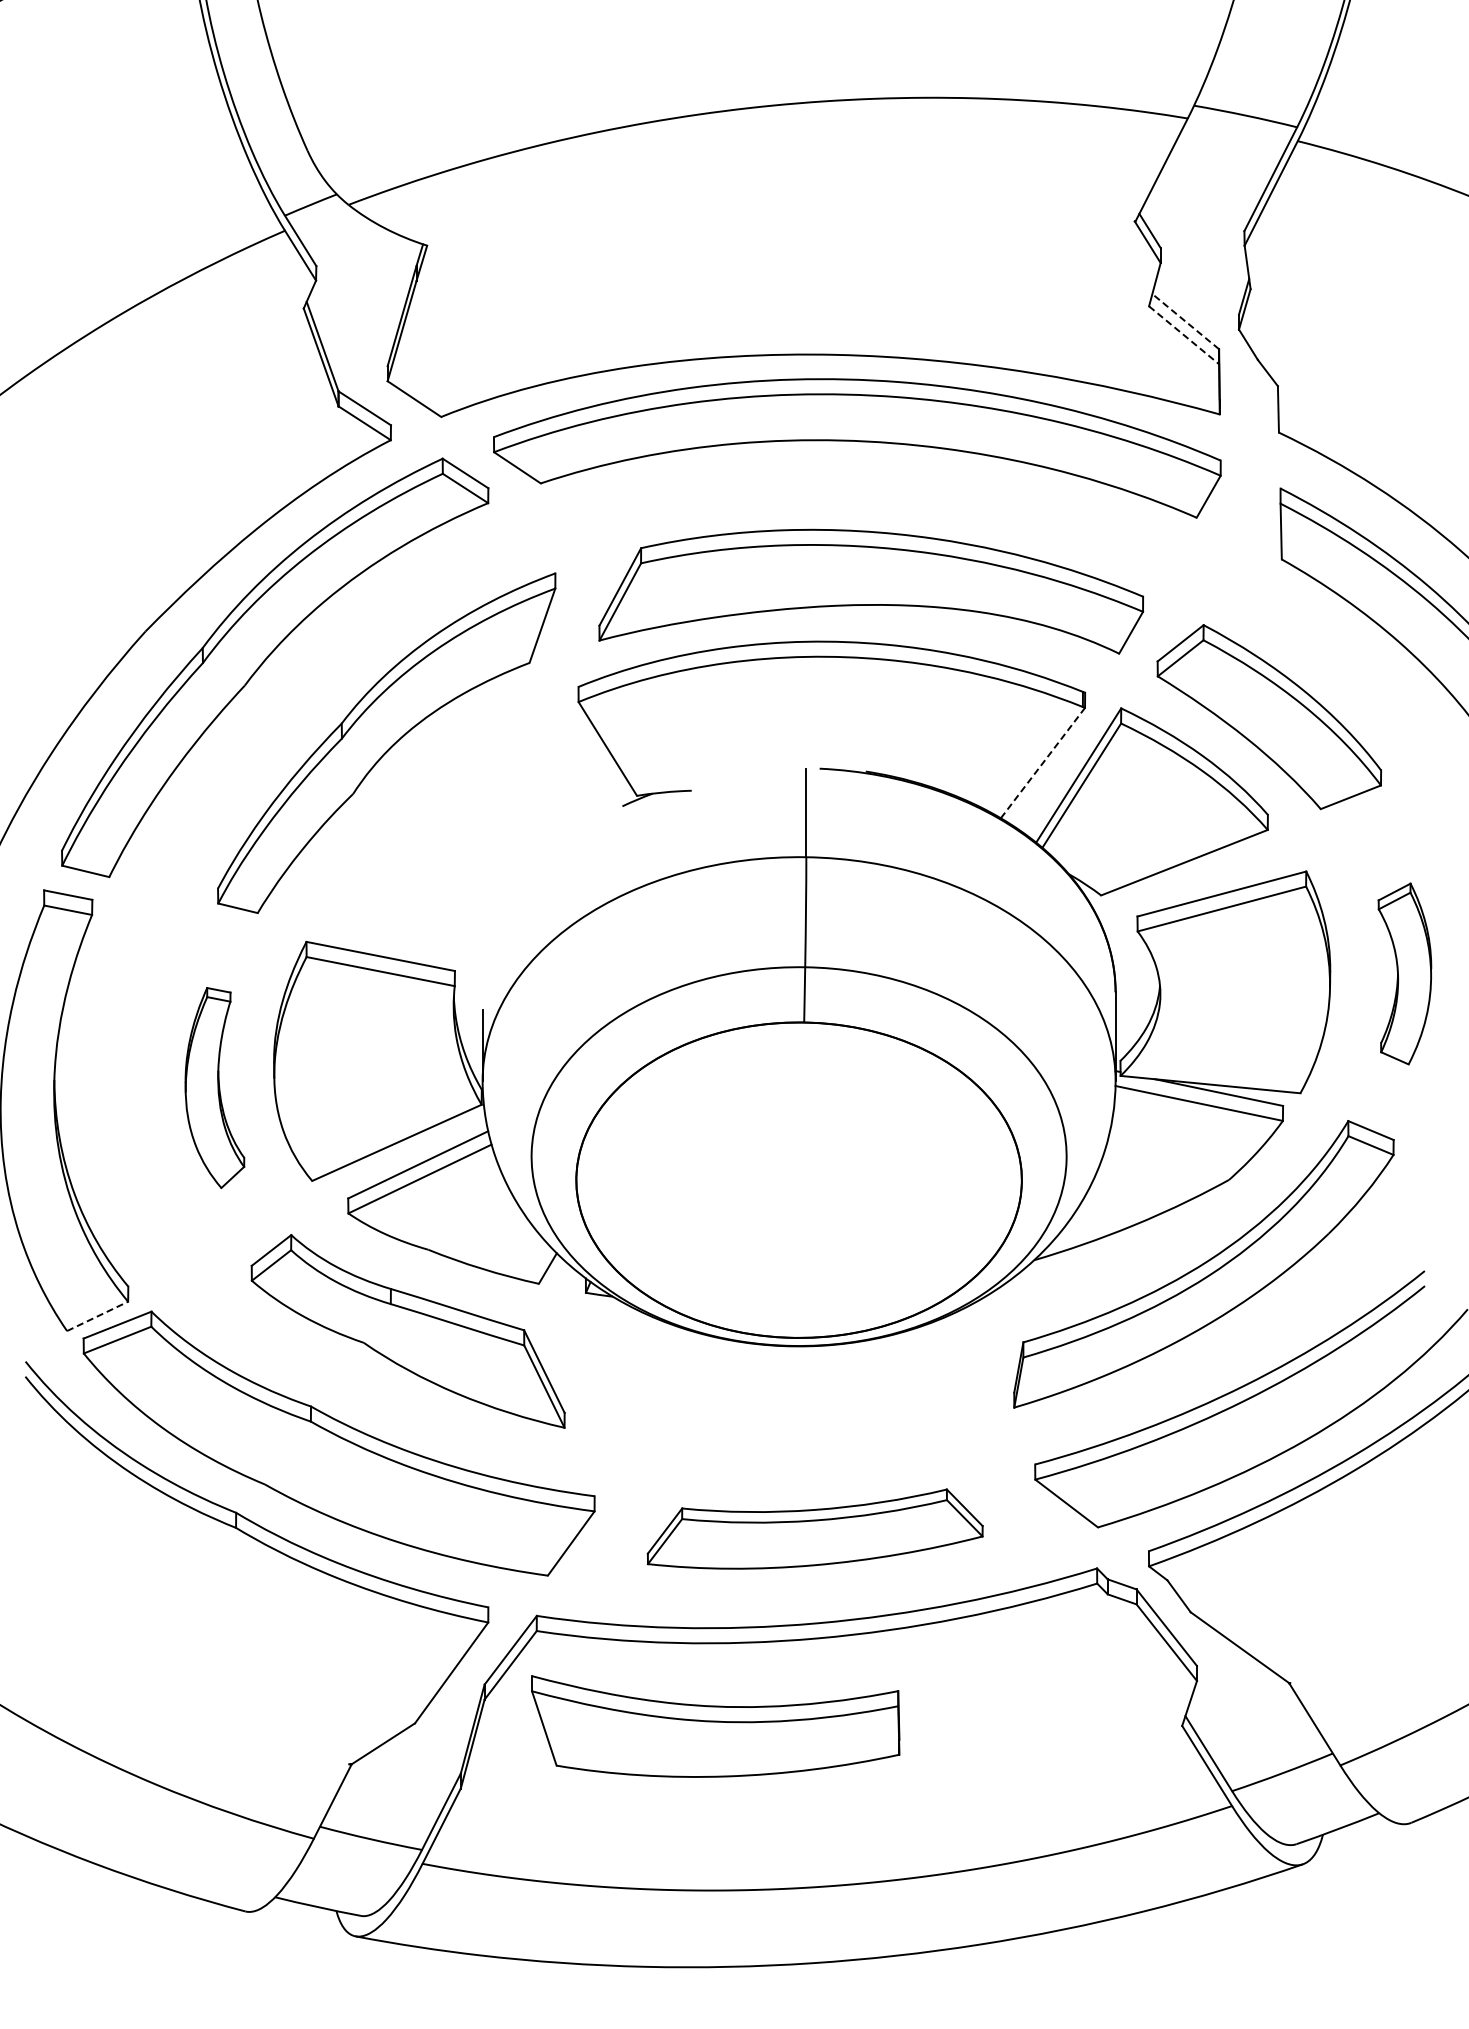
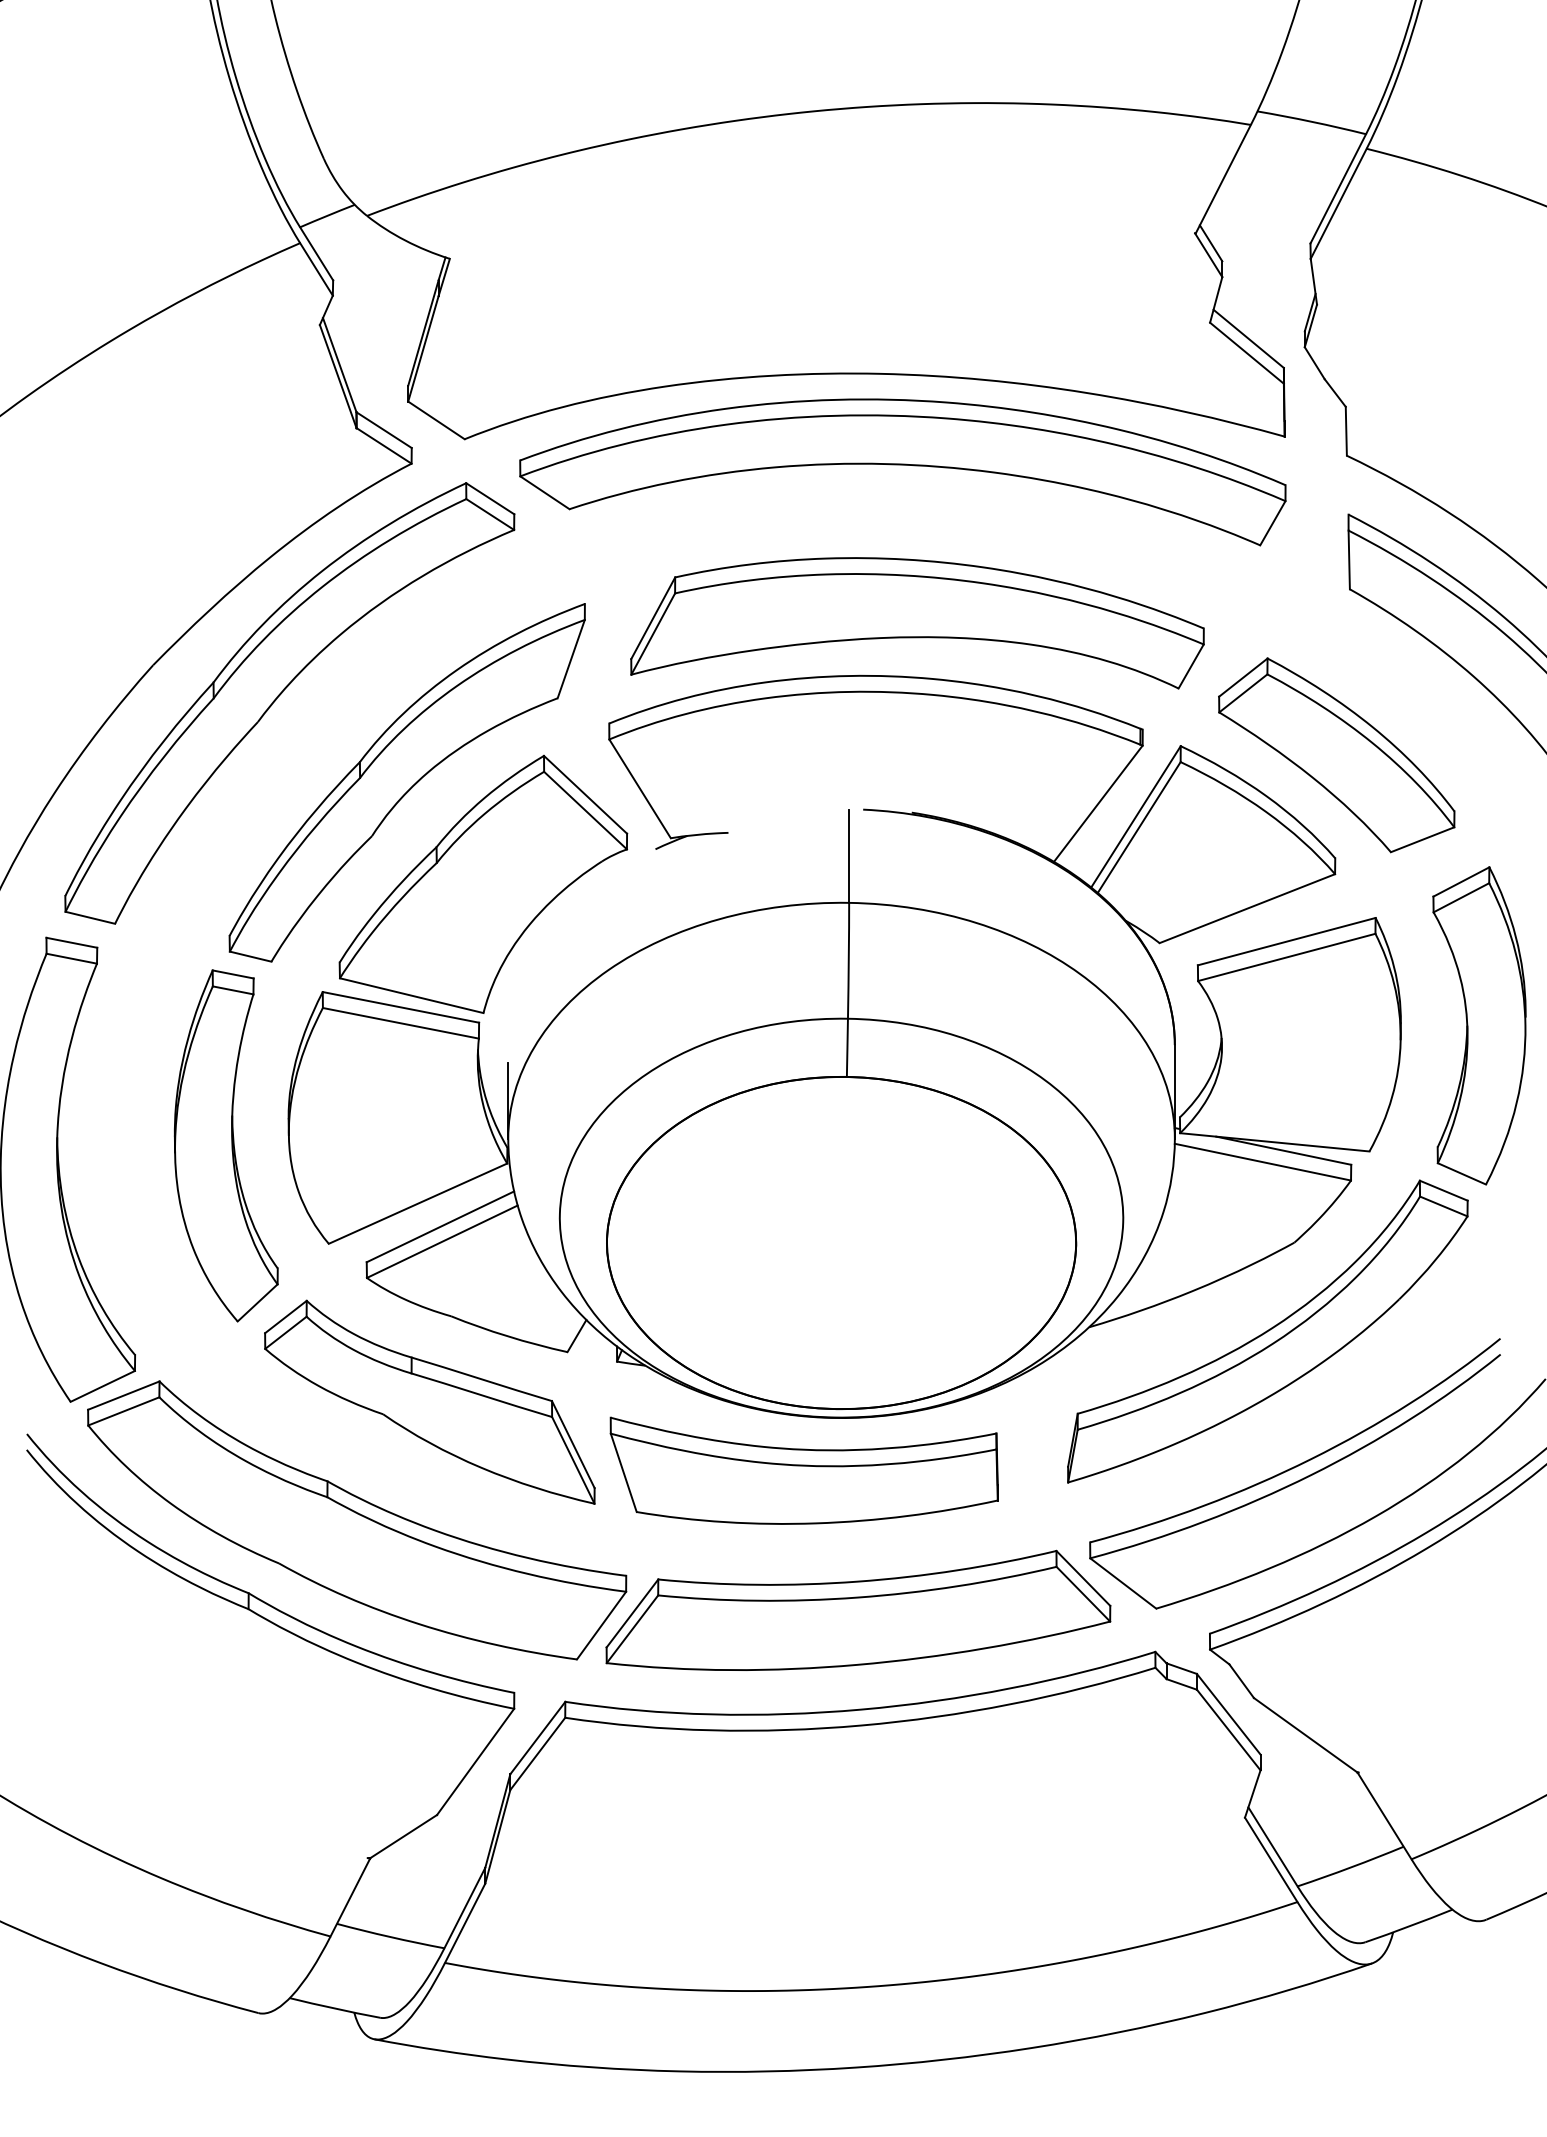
line: (1185, 321) -> (1248, 338), dashed -> solid
line: (1184, 335) -> (1247, 353), dashed -> solid
line: (1043, 762) -> (1098, 803), dashed -> solid
part: (458, 839) -> (482, 884), added
part: (1404, 973) -> (1479, 1025), size x1.67
part: (214, 1087) -> (225, 1145), size x1.67
line: (97, 1316) -> (102, 1386), dashed -> solid
part: (815, 1528) -> (858, 1609), size x1.43
part: (715, 1726) -> (804, 1470), moved

